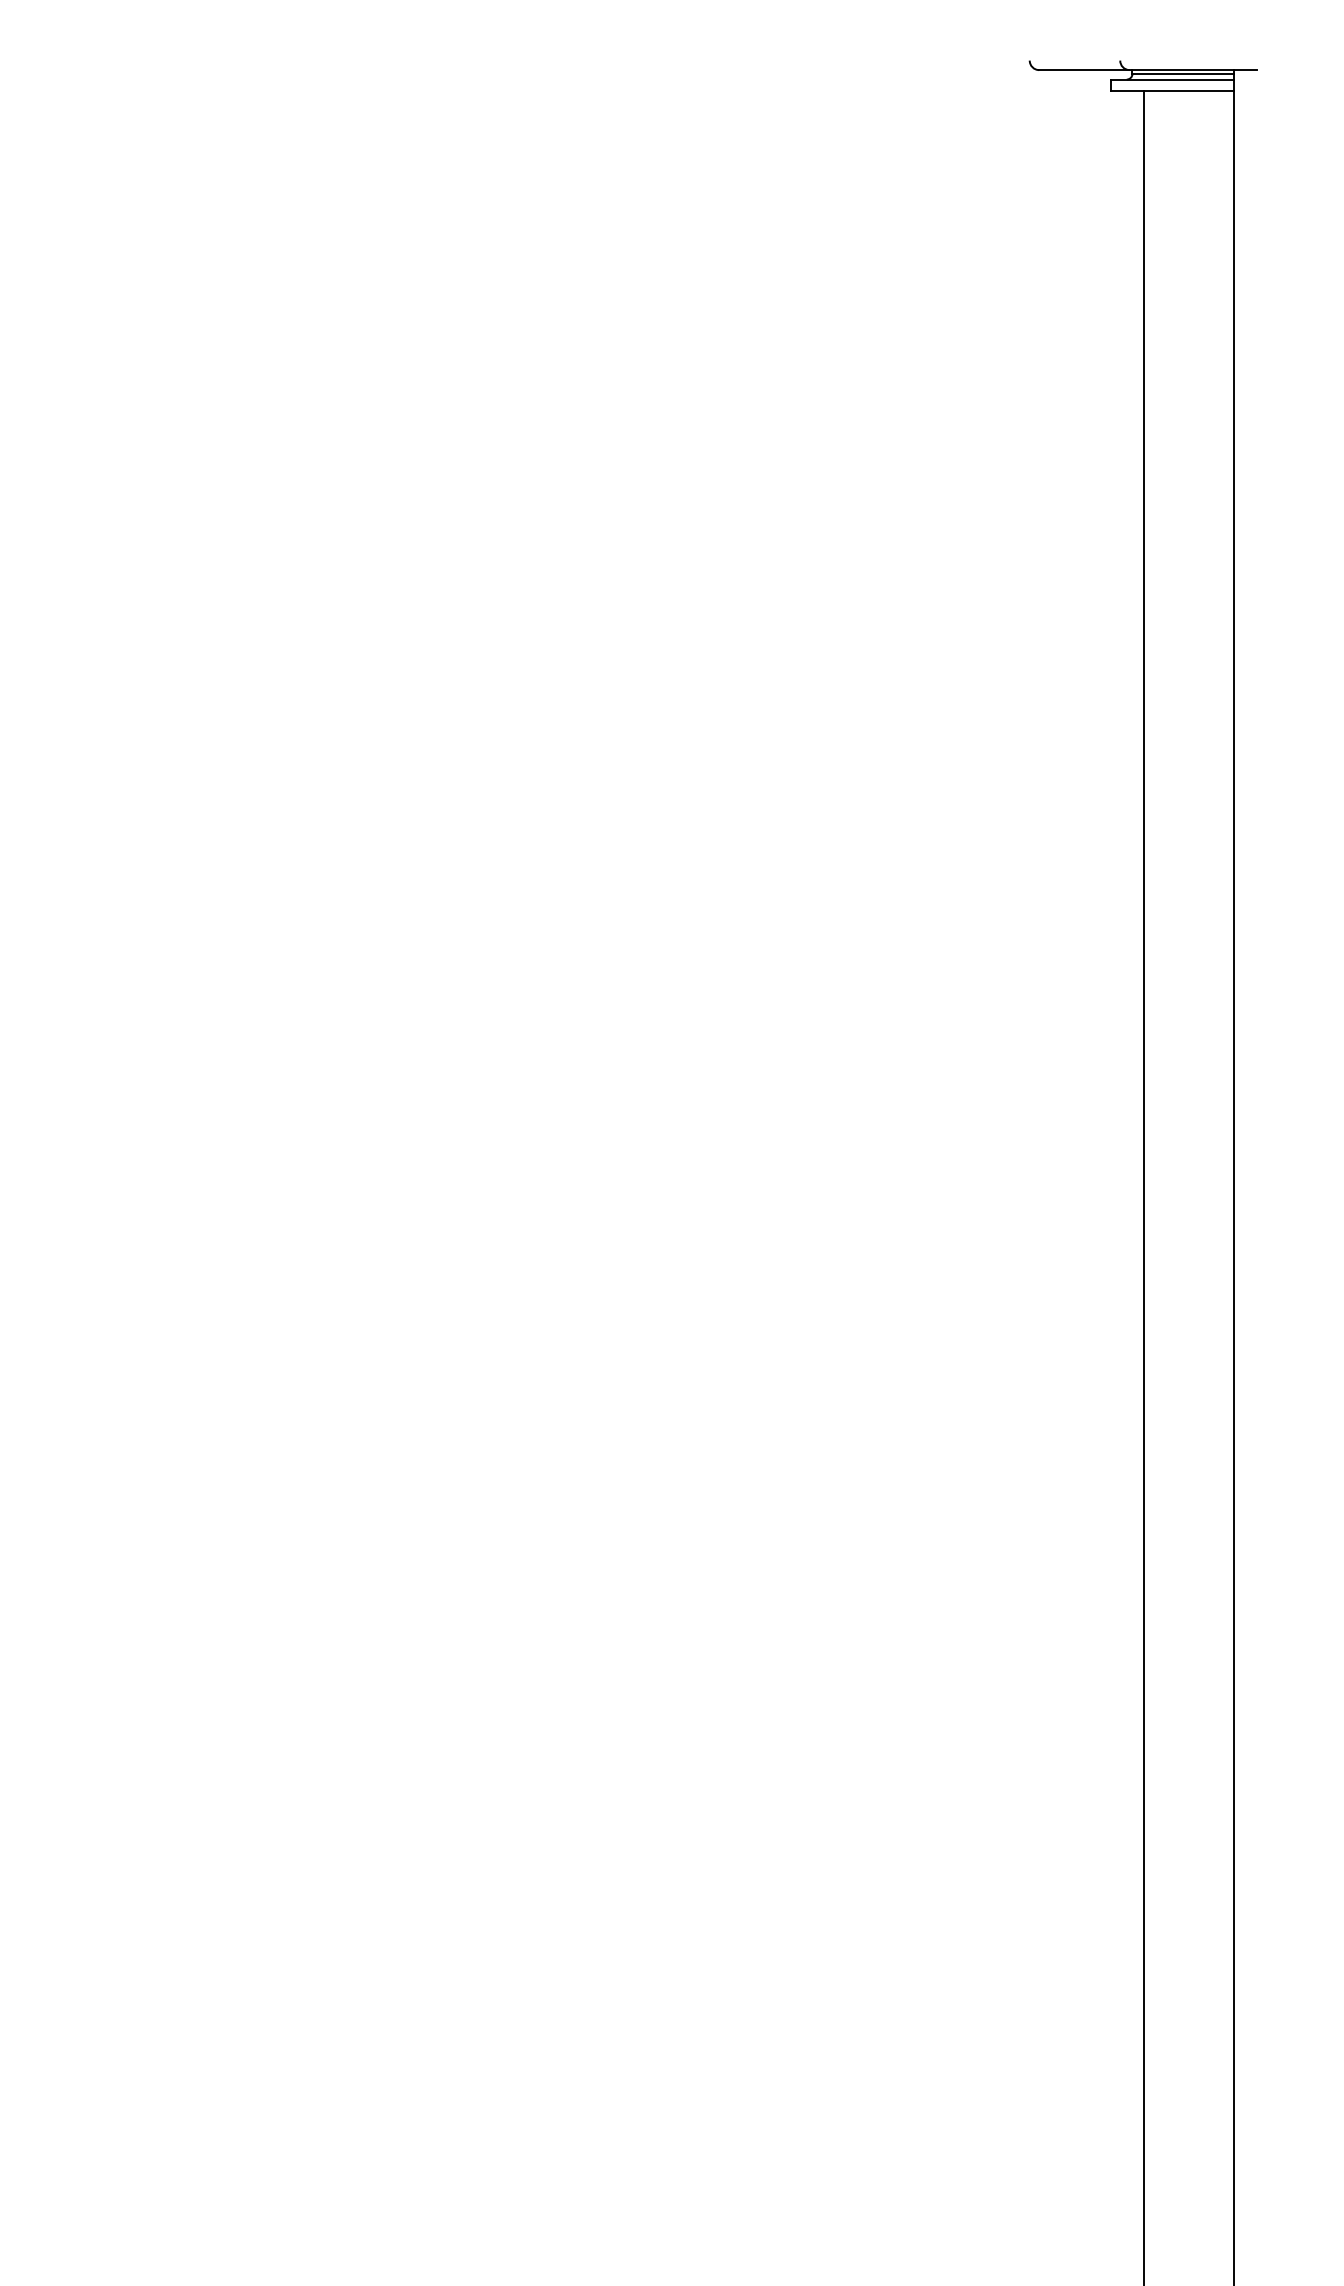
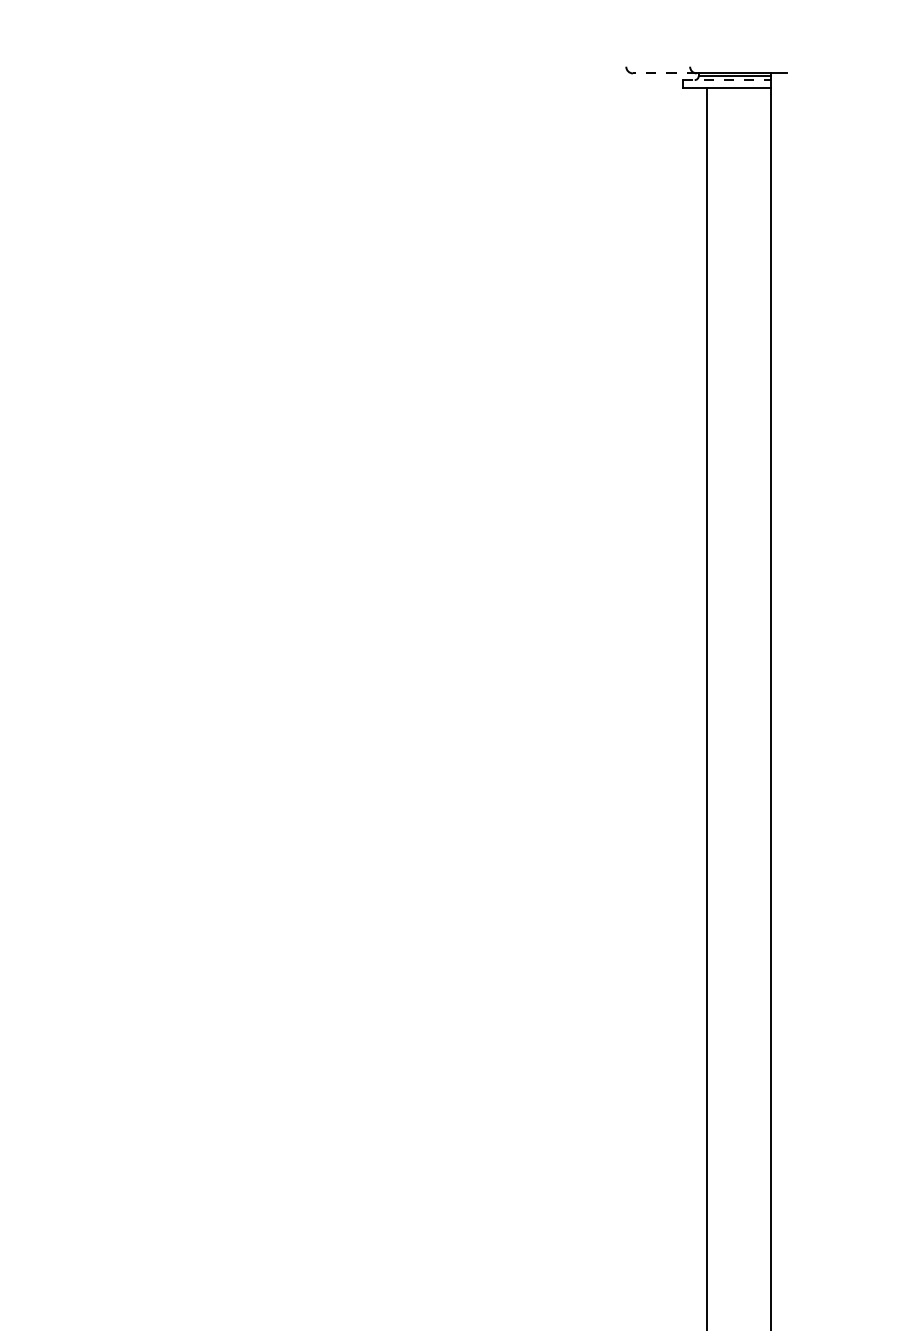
line: (1083, 70) -> (664, 73), solid -> dashed
line: (1172, 79) -> (727, 80), solid -> dashed

